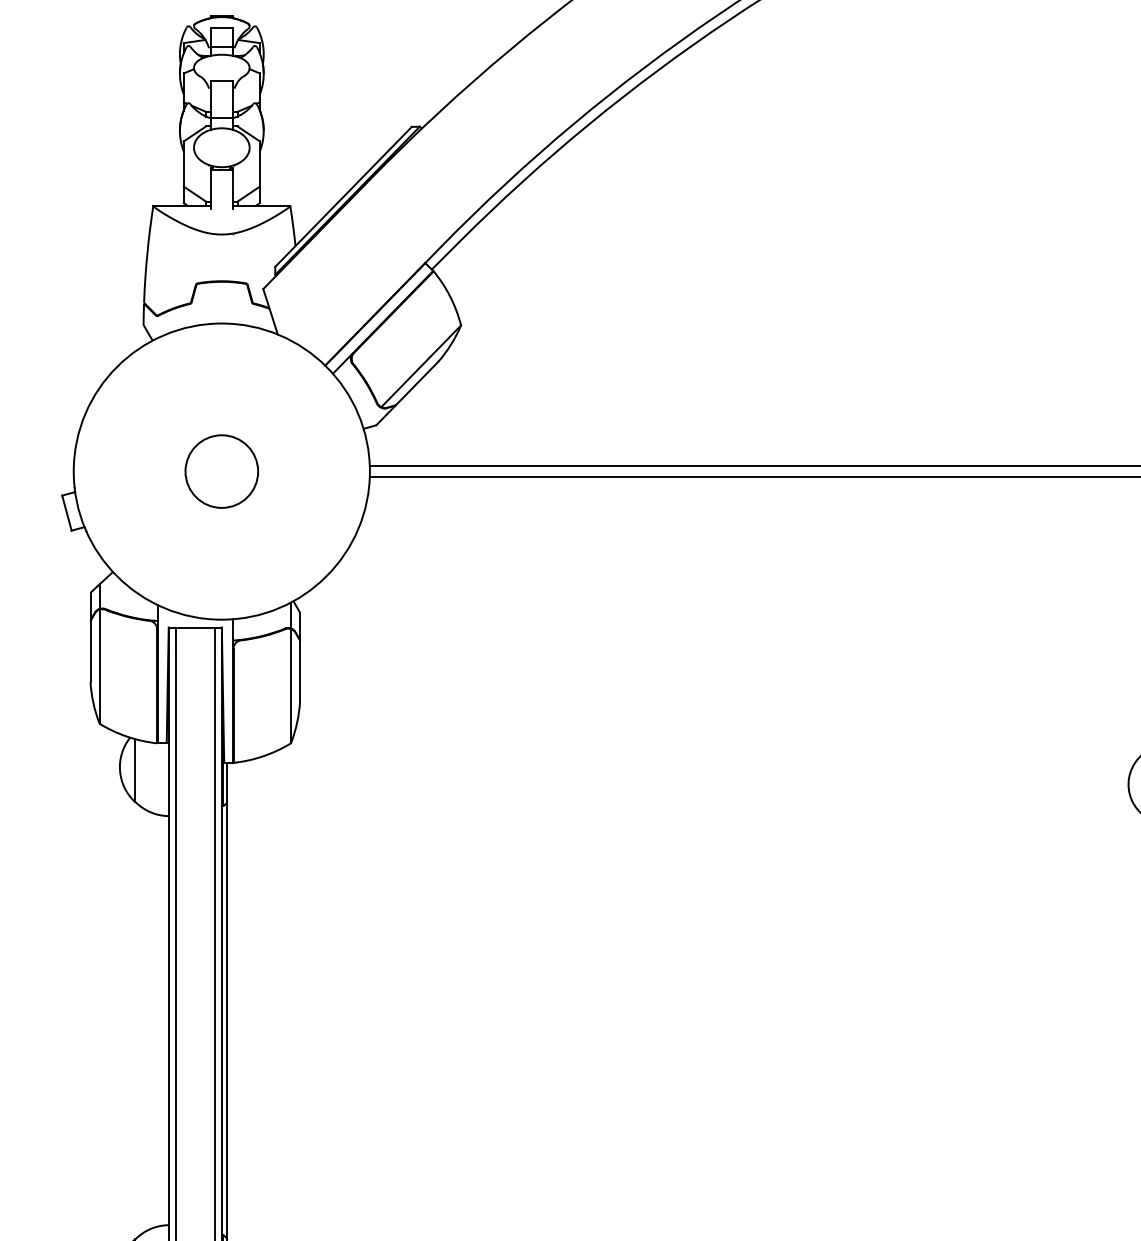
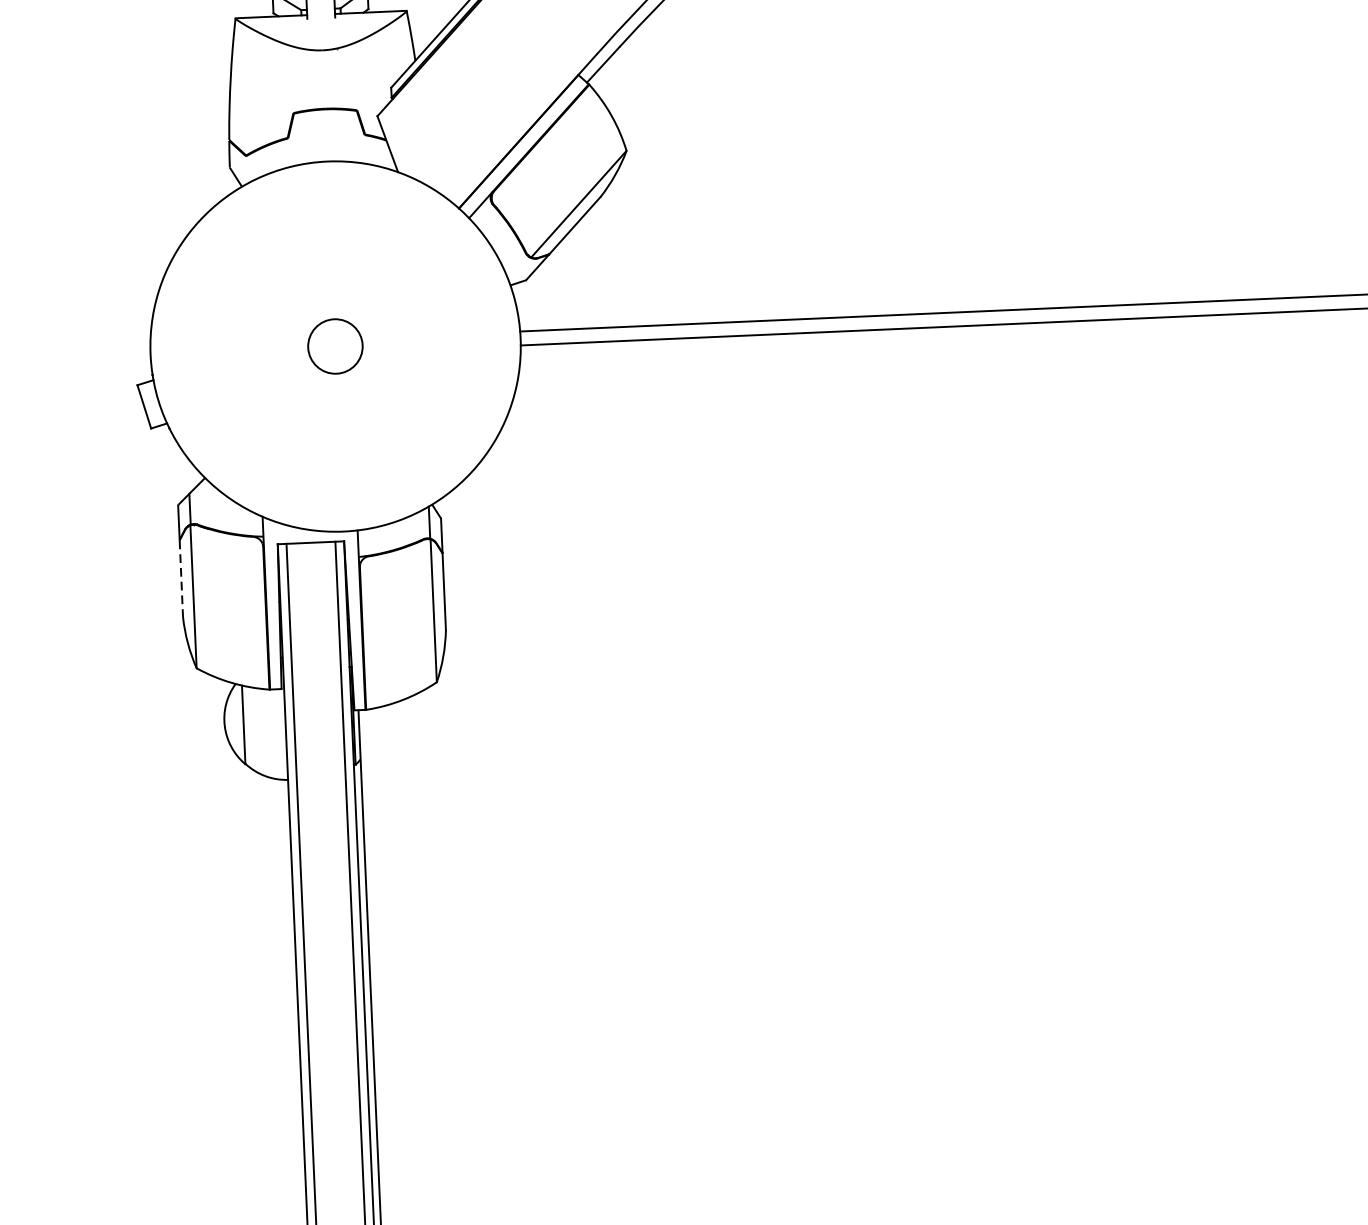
circle: (221, 471) -> (335, 346), size x0.6
line: (90, 651) -> (181, 578), solid -> dashed

